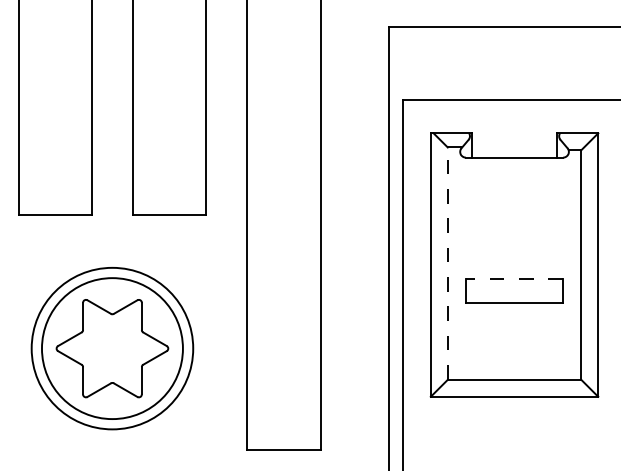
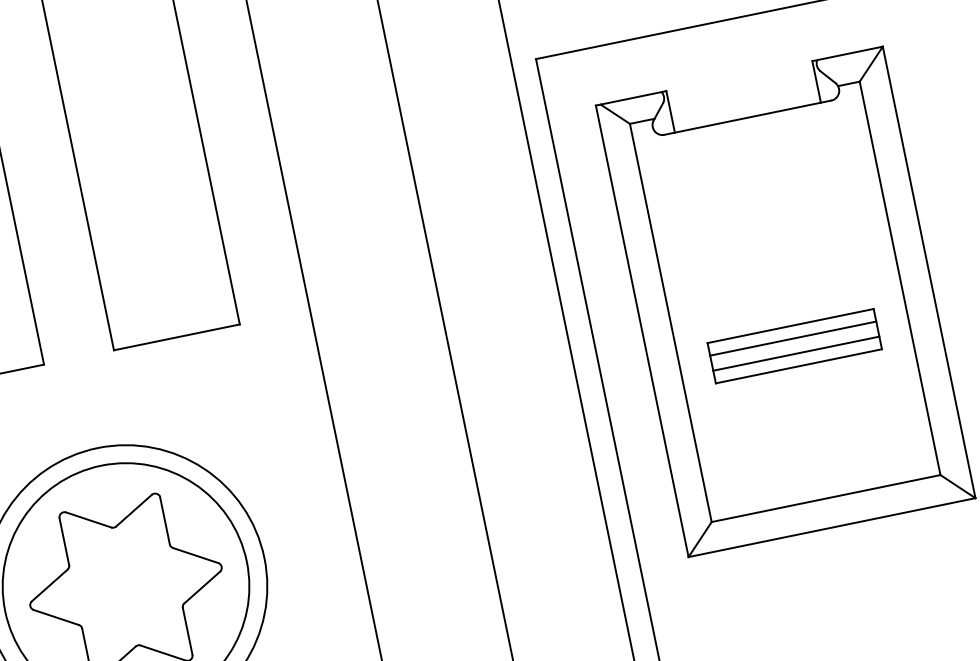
line: (447, 263) -> (670, 322), dashed -> solid
line: (514, 279) -> (790, 326), dashed -> solid
line: (514, 286) -> (793, 338), added
line: (514, 295) -> (796, 354), added

